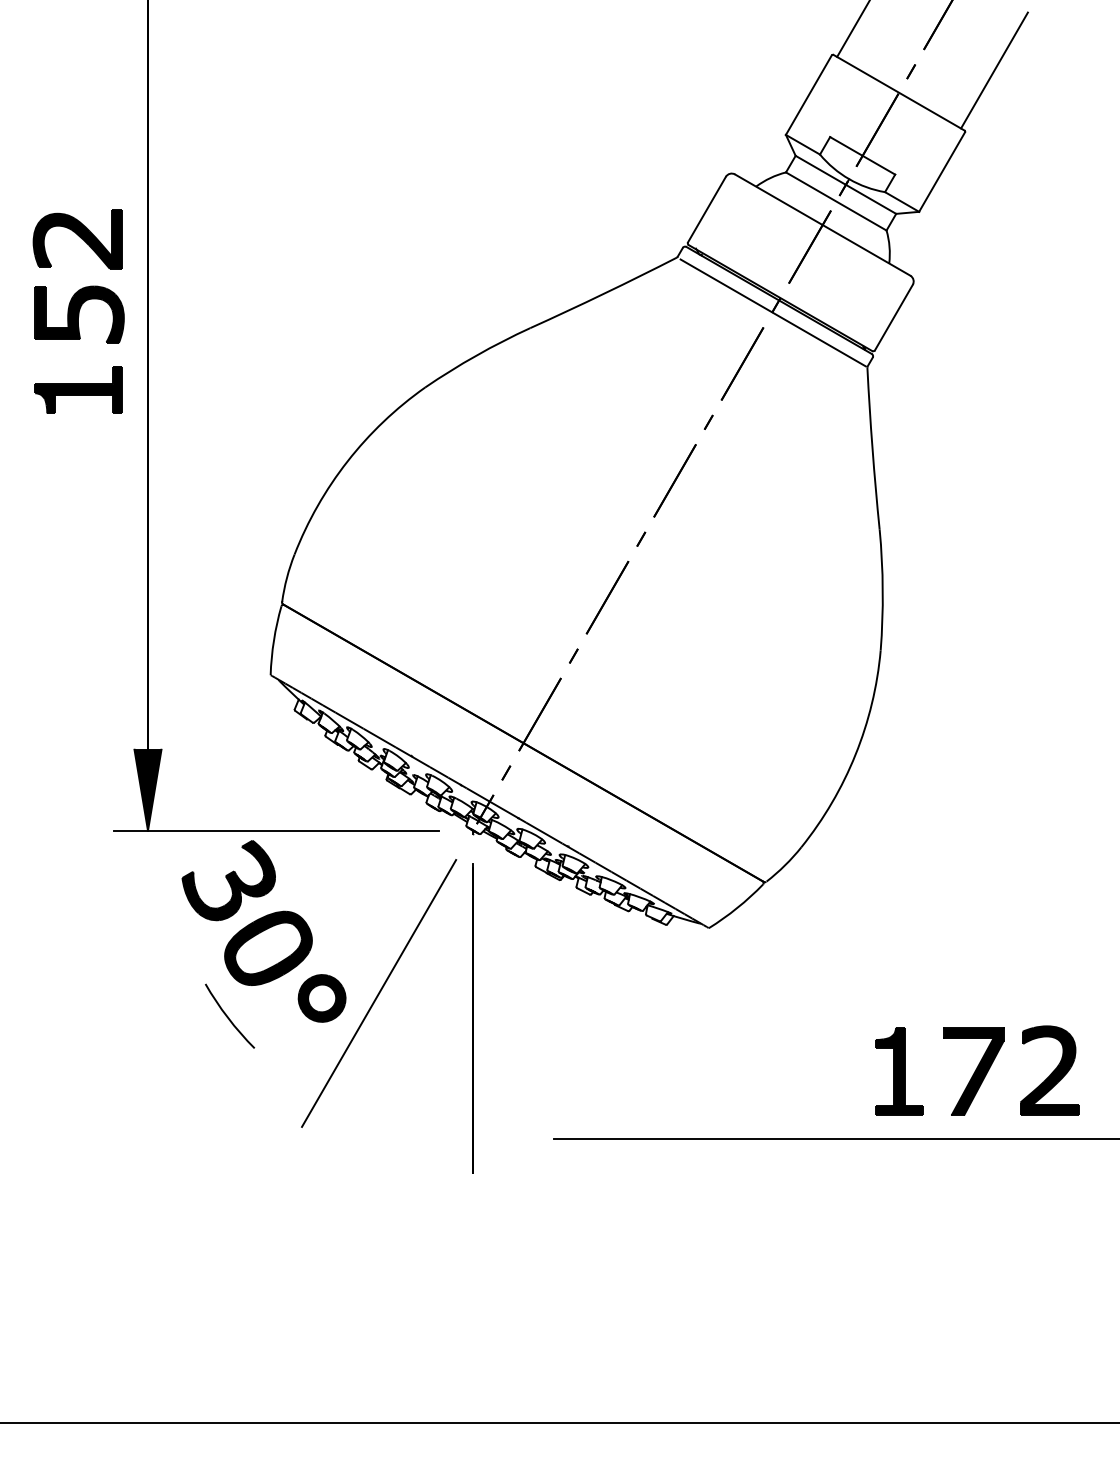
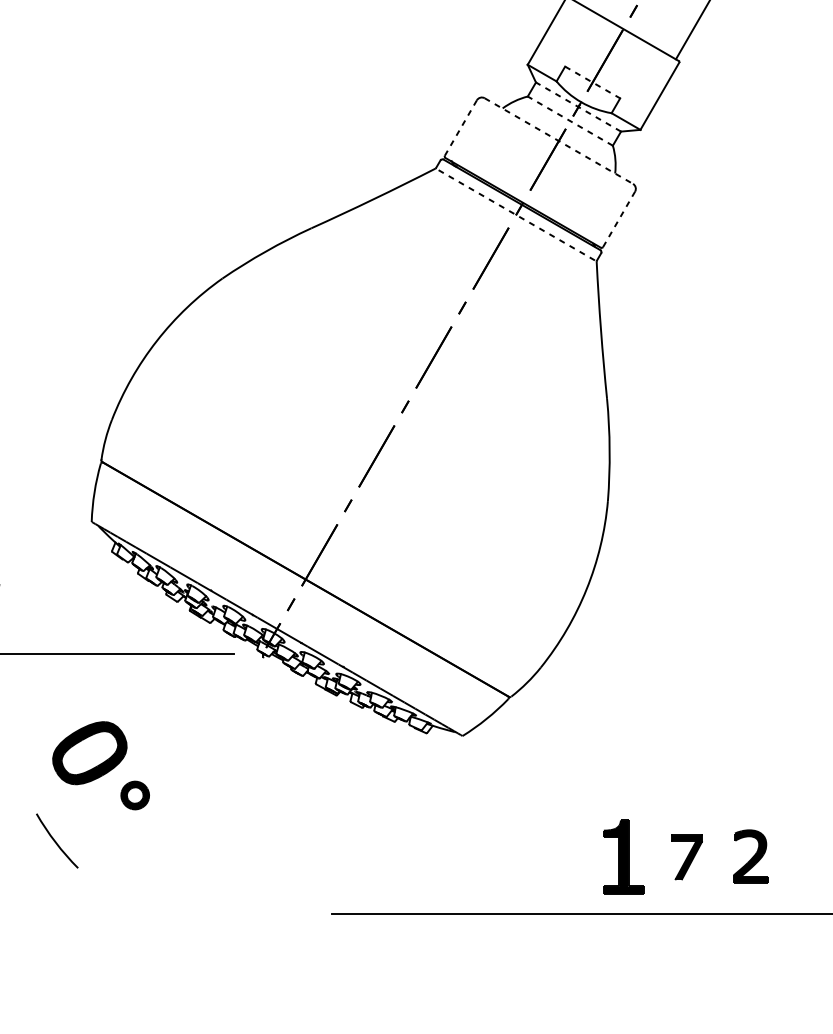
line: (862, 155) -> (592, 82), solid -> dashed
line: (845, 184) -> (578, 106), solid -> dashed
line: (835, 201) -> (569, 121), solid -> dashed
line: (706, 209) -> (460, 127), solid -> dashed
line: (823, 225) -> (559, 141), solid -> dashed
line: (773, 312) -> (517, 215), solid -> dashed
line: (893, 317) -> (618, 219), solid -> dashed
part: (228, 880) -> (56, 695), removed
line: (379, 993) -> (183, 791), removed
part: (321, 998) -> (134, 795), size x0.7
curve: (228, 1016) -> (56, 841), moved
line: (472, 1018) -> (262, 812), removed
part: (1049, 1070) -> (750, 856), size x0.7
part: (973, 1071) -> (686, 857), size x0.6

